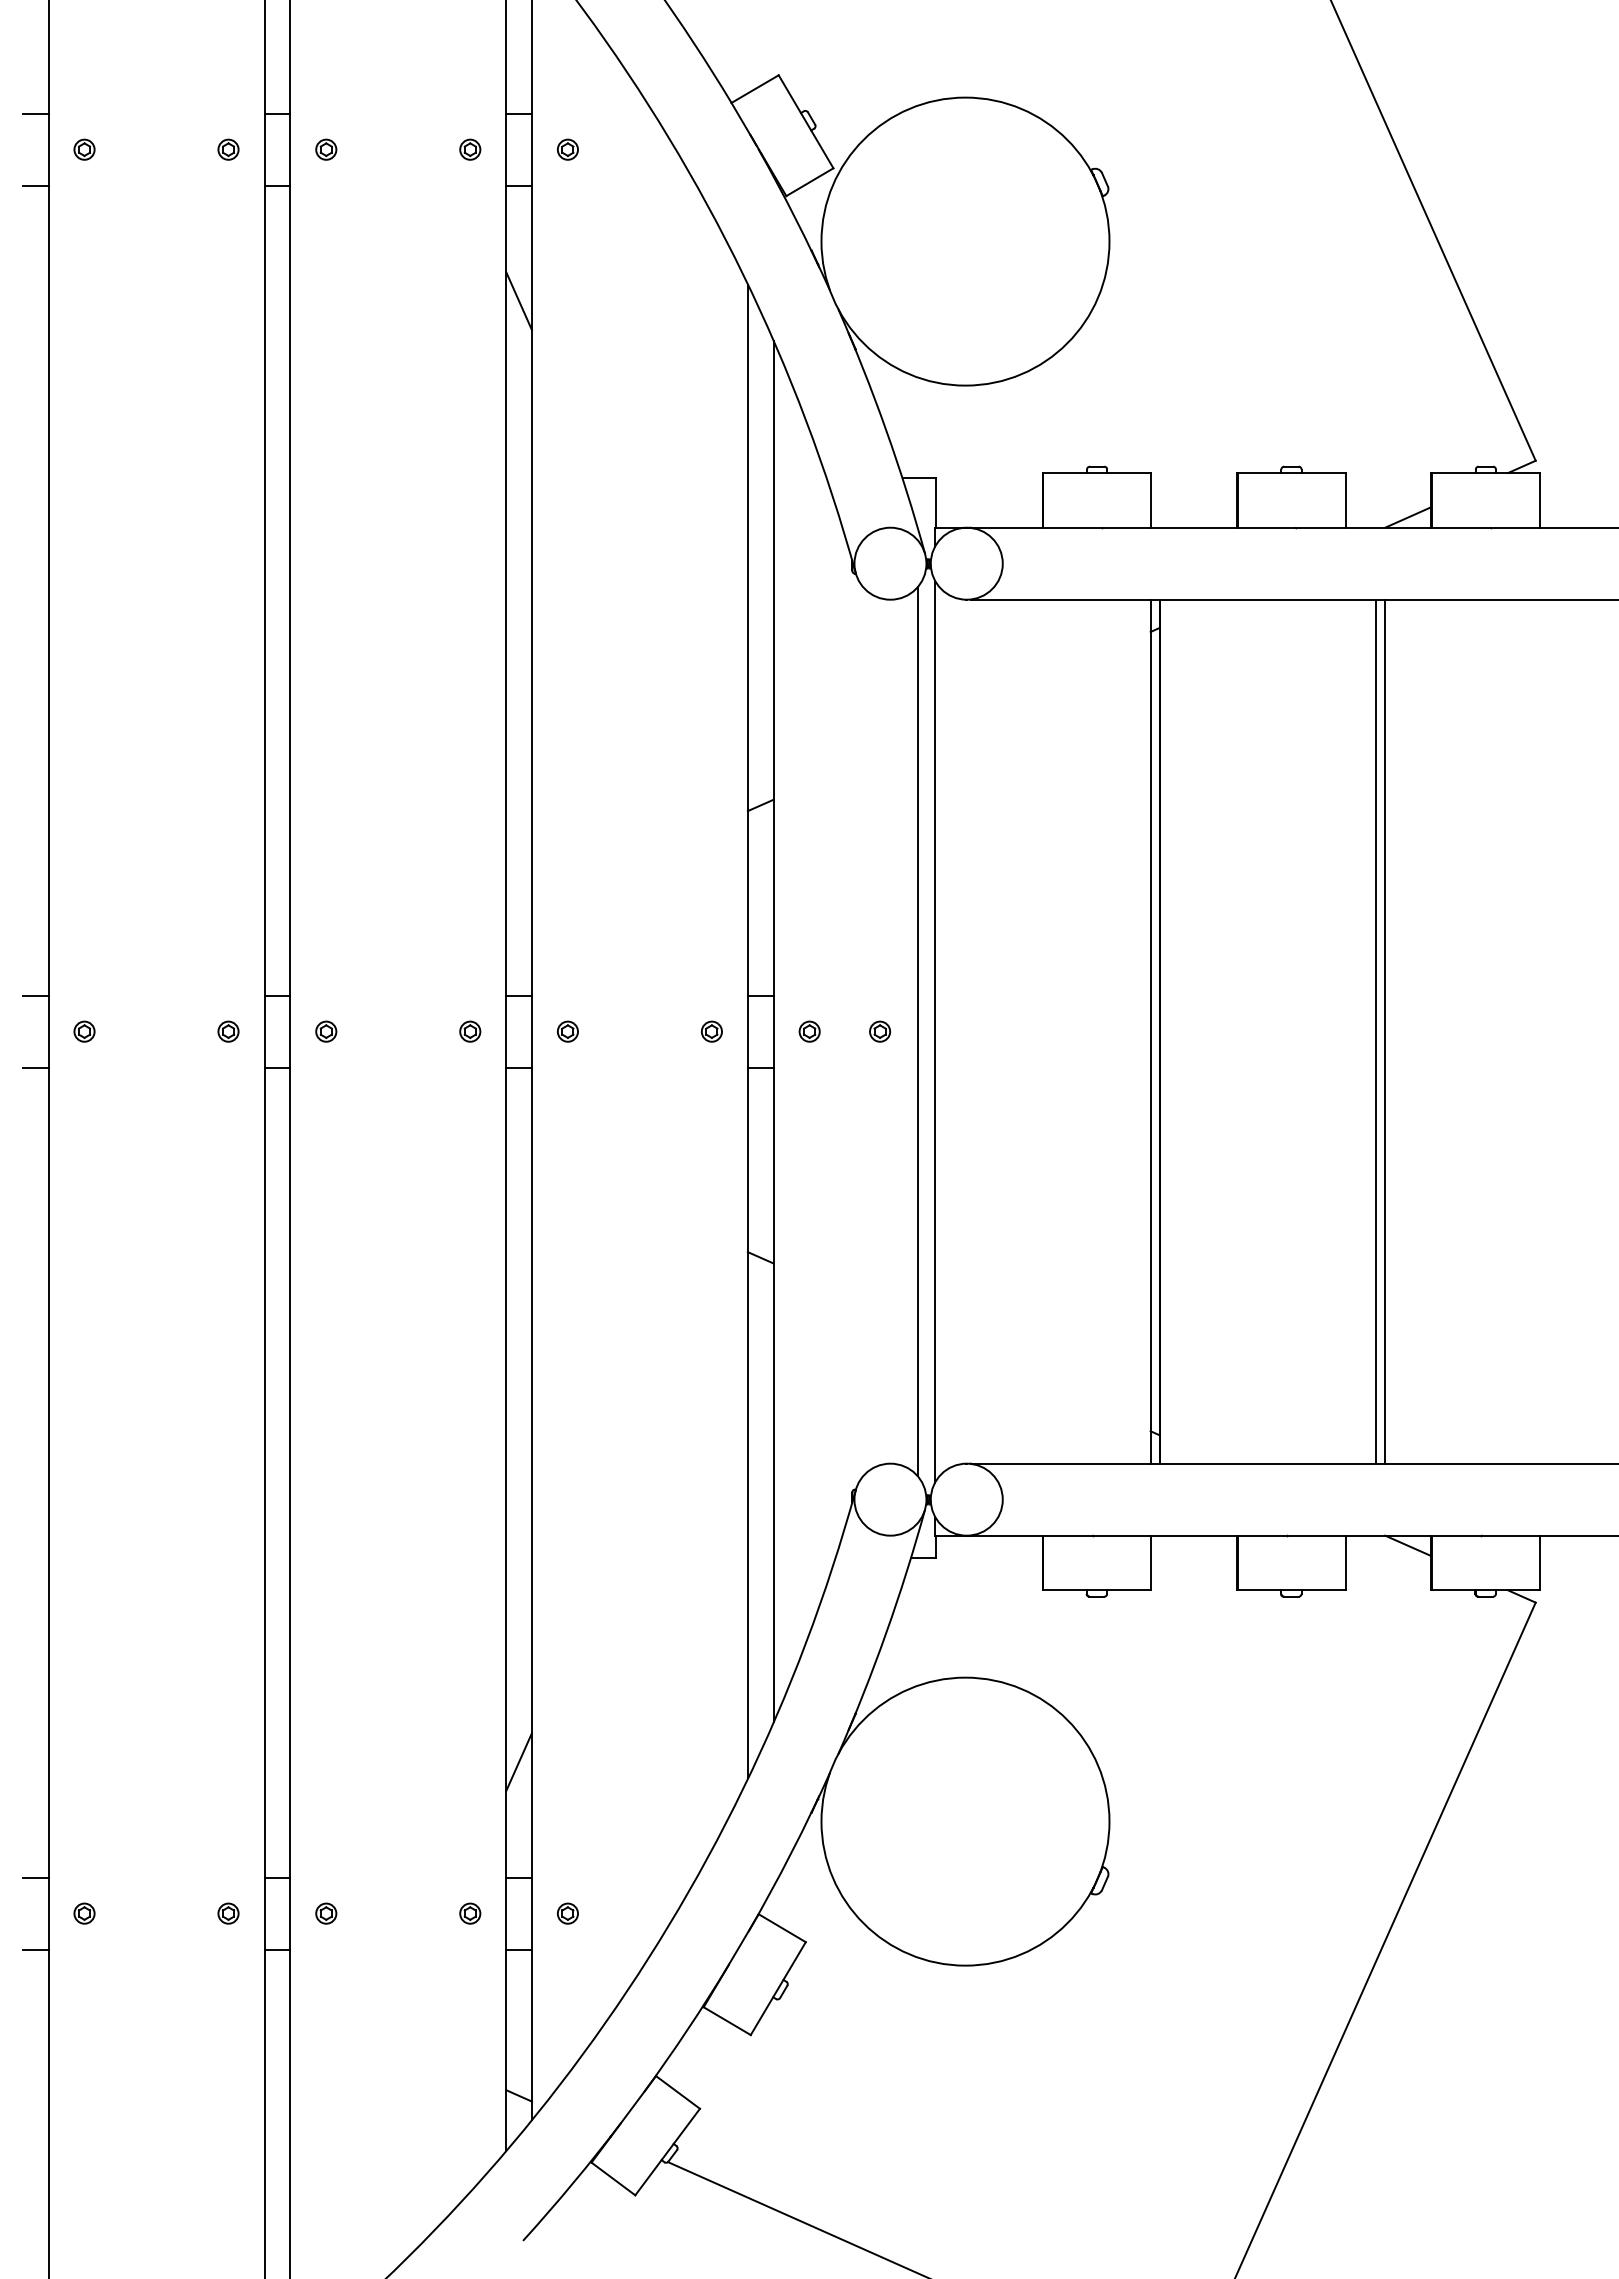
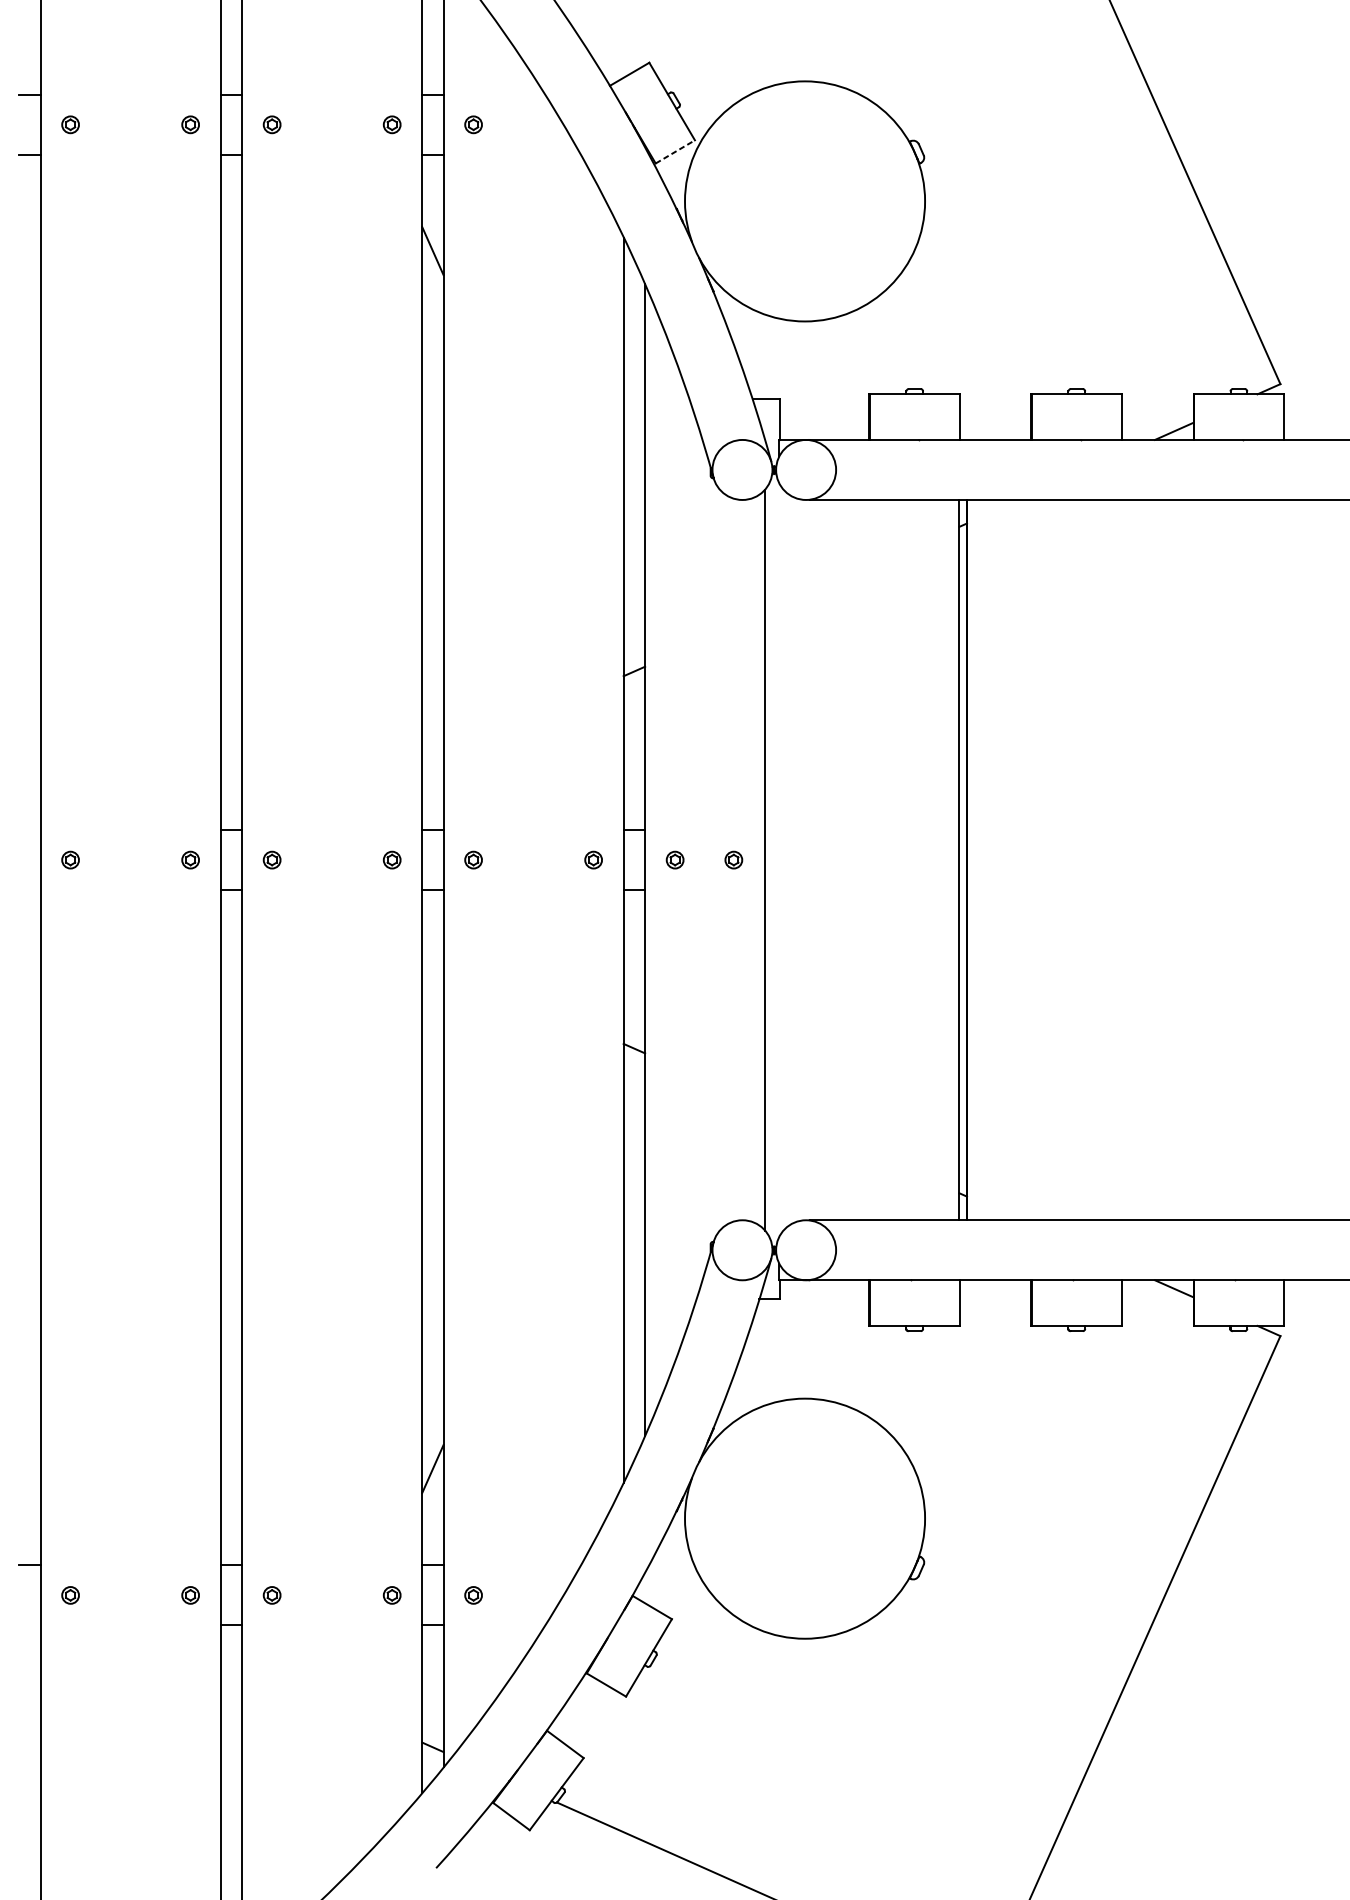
line: (810, 181) -> (675, 151), solid -> dashed
line: (35, 995) -> (29, 829), removed
line: (934, 1031) -> (779, 859), removed
line: (1375, 1031) -> (1146, 859), removed
line: (1384, 1031) -> (1154, 859), removed
line: (35, 1067) -> (29, 889), removed
line: (35, 1949) -> (29, 1625), removed

